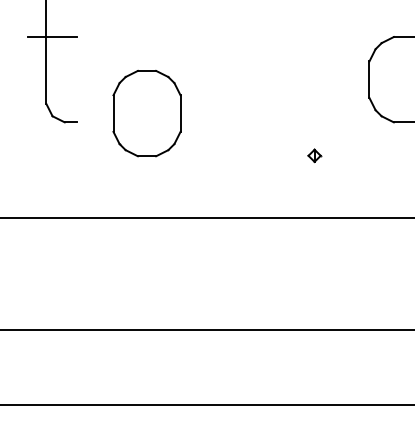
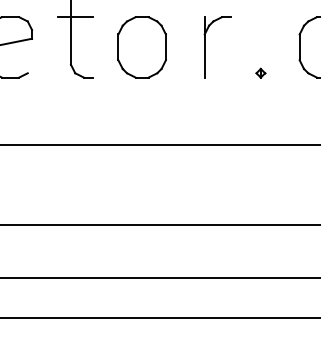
part: (236, 79) -> (205, 47), added
part: (146, 113) -> (141, 47), moved
part: (314, 154) -> (260, 72), moved

